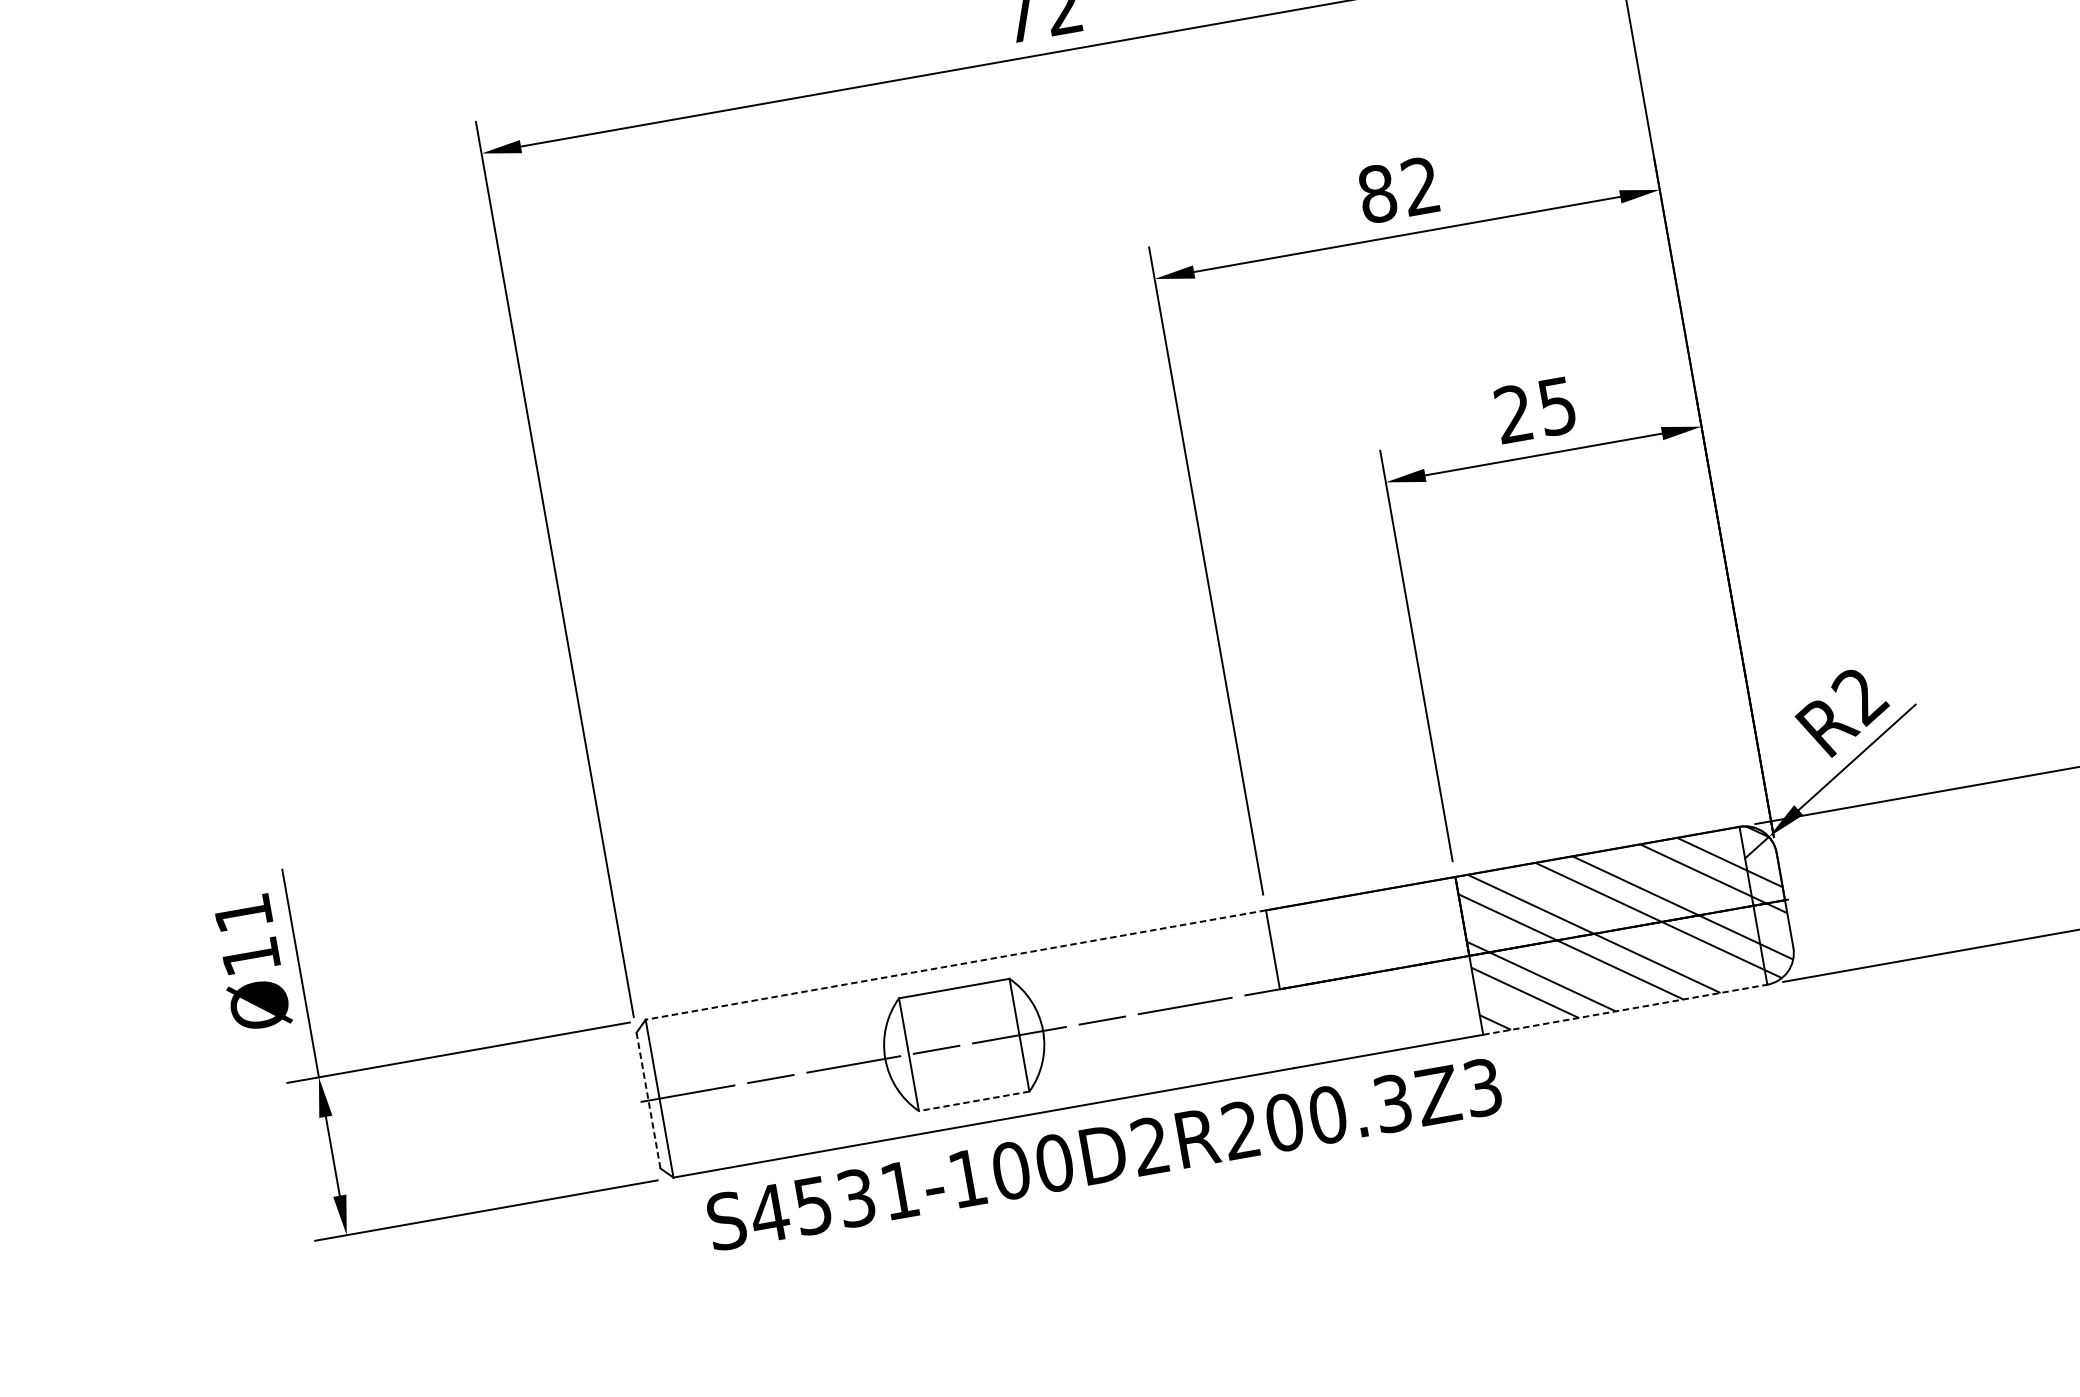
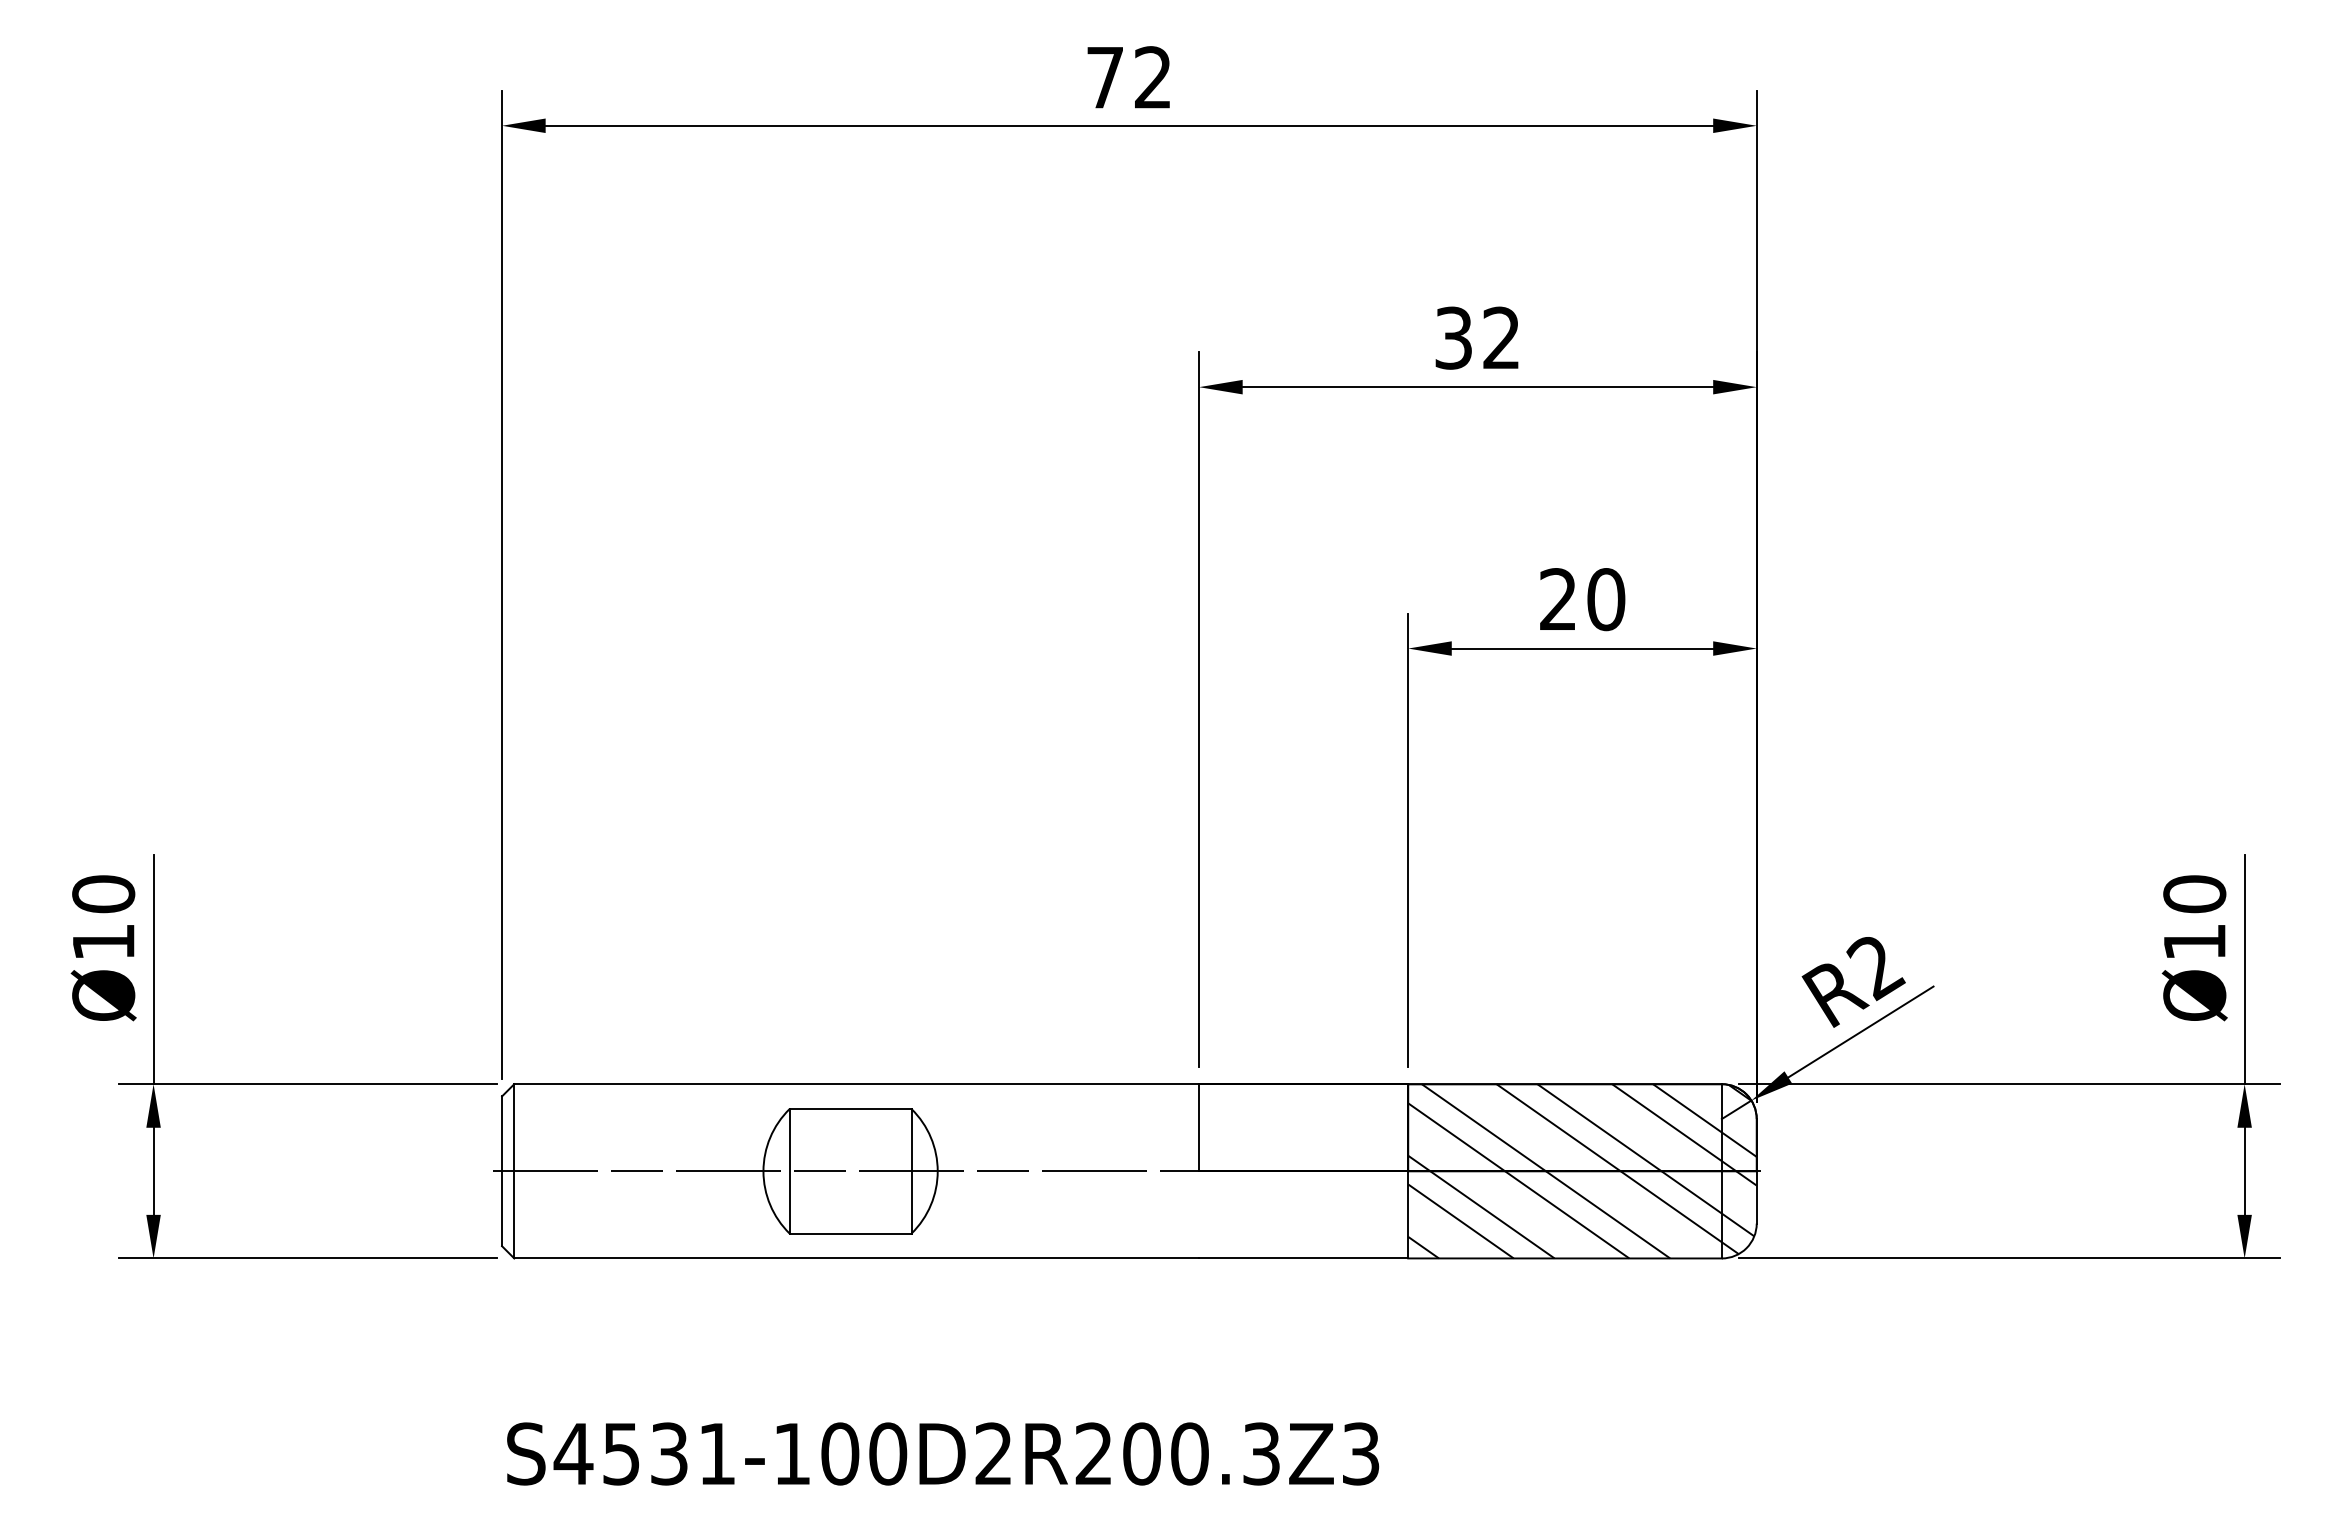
text: (1377, 193) -> (1453, 337), 82 -> 32
text: (1557, 406) -> (1606, 599), 25 -> 20
text: (243, 913) -> (103, 894), Ø11 -> Ø10
line: (955, 965) -> (856, 1084), dashed -> solid
line: (1625, 1009) -> (1565, 1258), dashed -> solid
line: (648, 1100) -> (502, 1171), dashed -> solid
line: (974, 1101) -> (850, 1233), dashed -> solid
text: (1104, 1153) -> (943, 1453), moved

